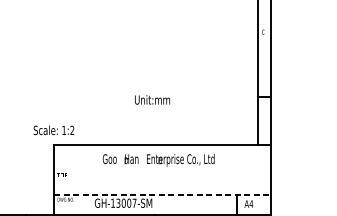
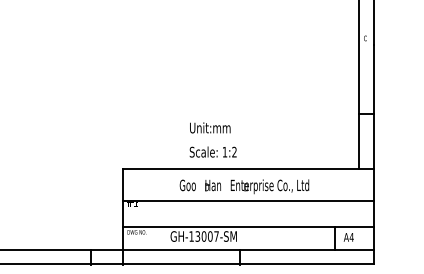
text: (152, 99) -> (210, 127), moved
text: (53, 129) -> (212, 151), moved
line: (162, 172) -> (248, 200), added
line: (163, 194) -> (249, 226), dashed -> solid

